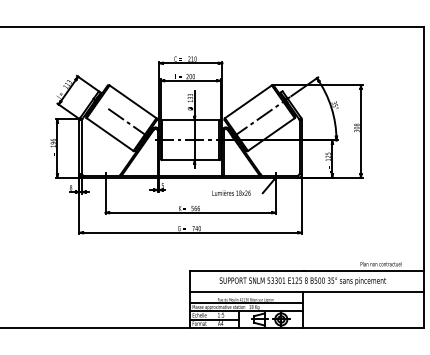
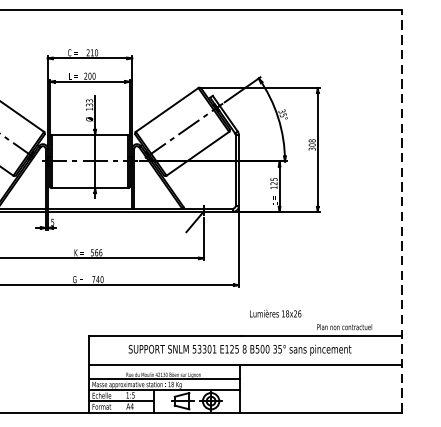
line: (423, 177) -> (401, 211), solid -> dashed
text: (231, 192) -> (275, 312), moved

